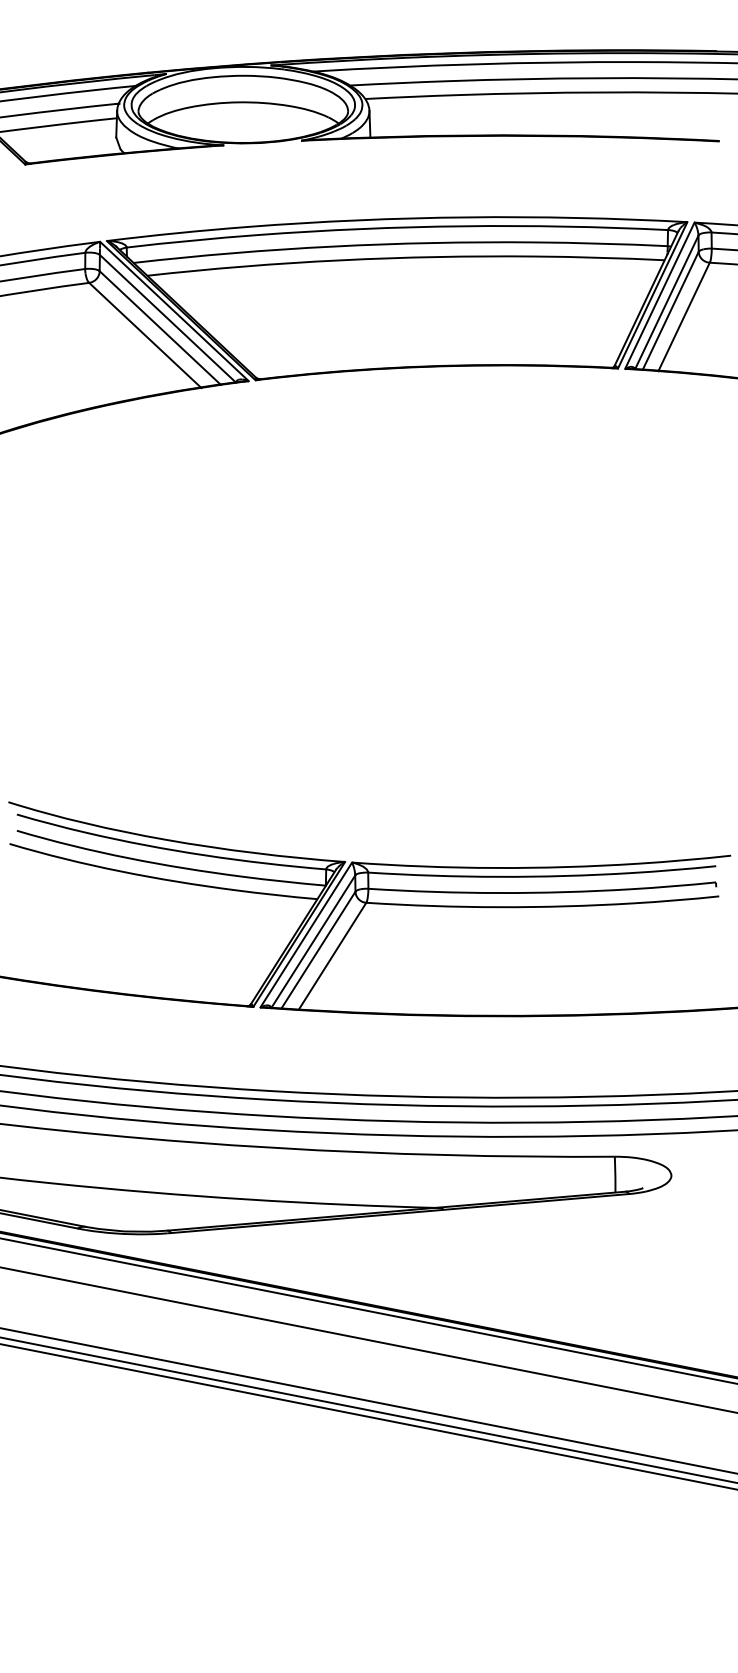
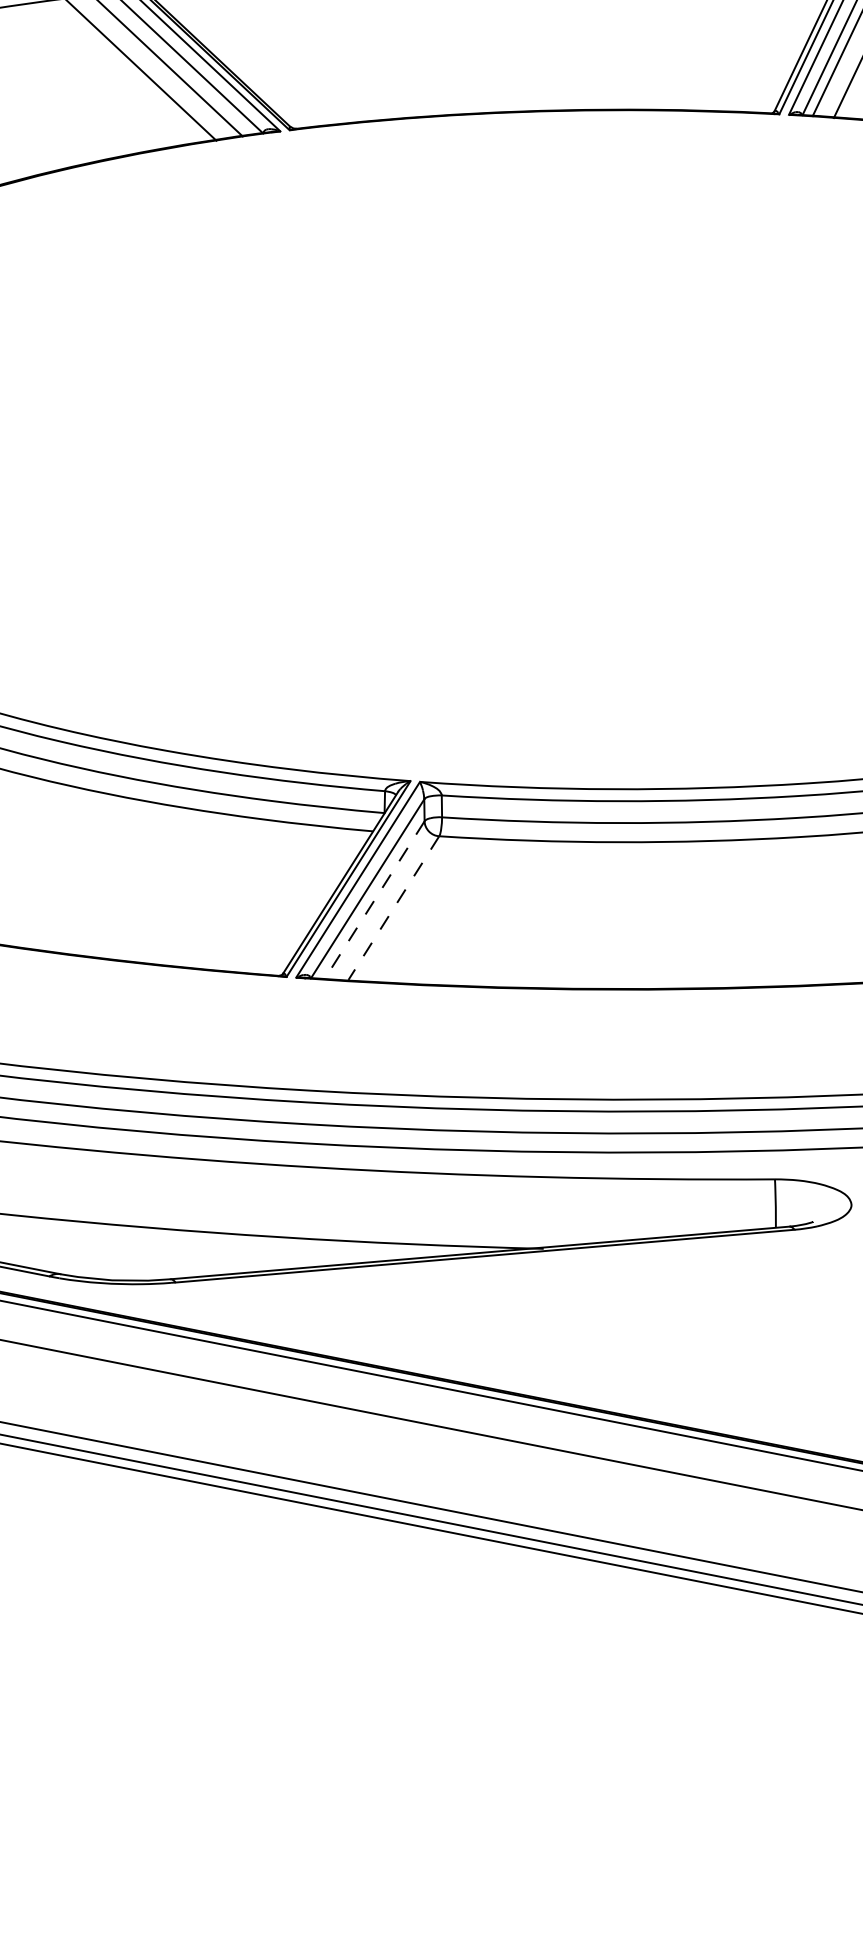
line: (318, 949) -> (374, 899), solid -> dashed
line: (332, 955) -> (393, 907), solid -> dashed

